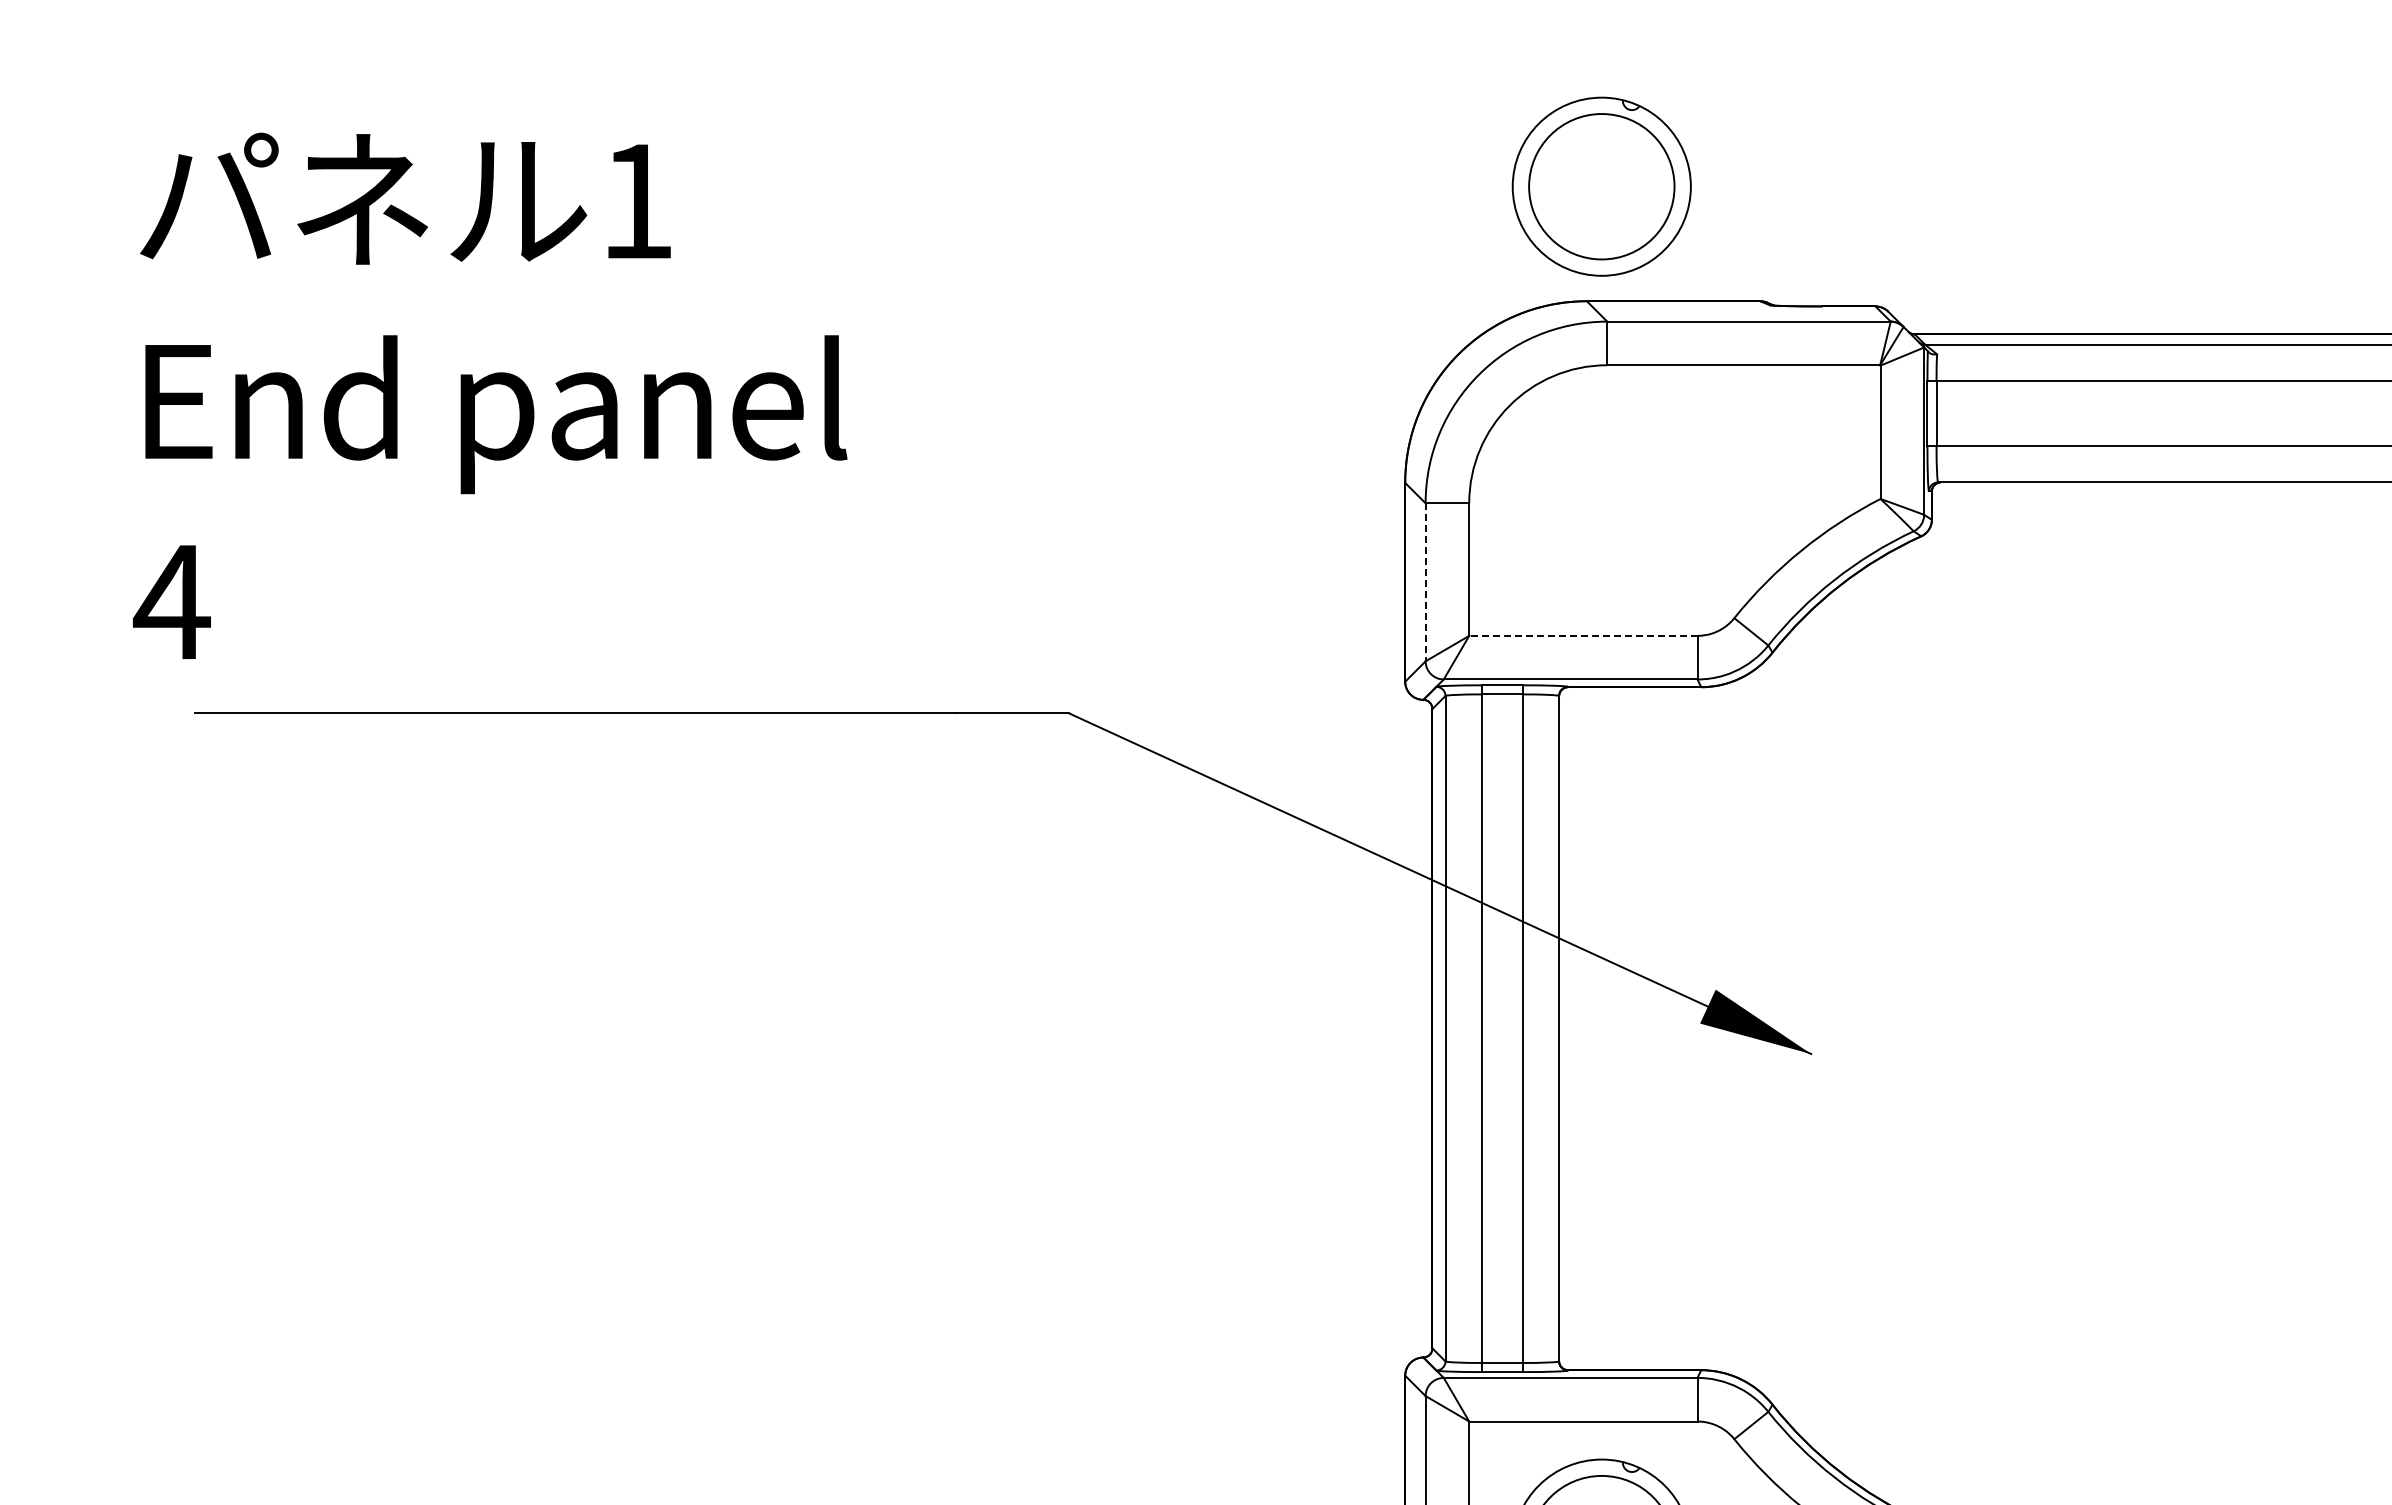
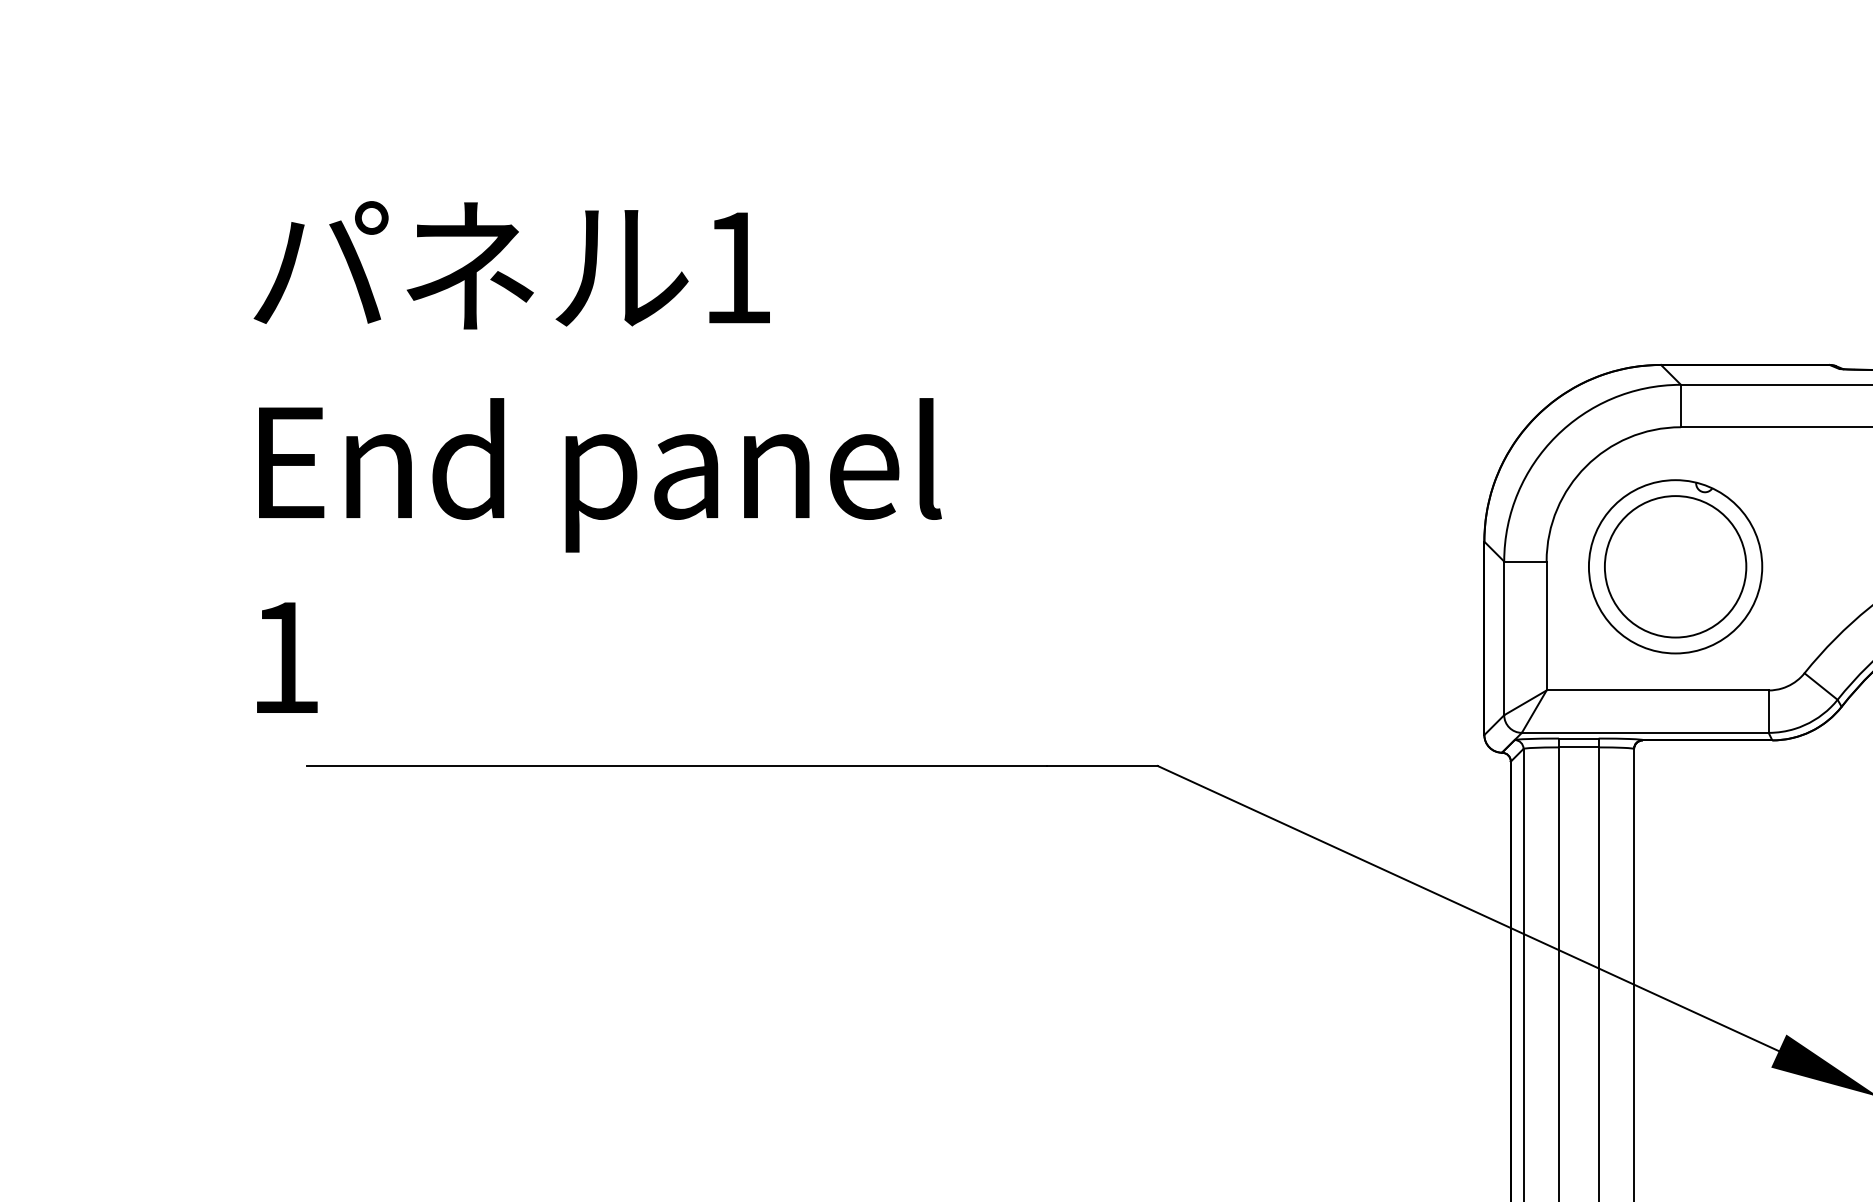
part: (1601, 186) -> (1675, 566), moved
line: (1425, 582) -> (1504, 638), dashed -> solid
text: (171, 601) -> (284, 657), 4 -> 1
line: (1582, 635) -> (1656, 690), dashed -> solid

